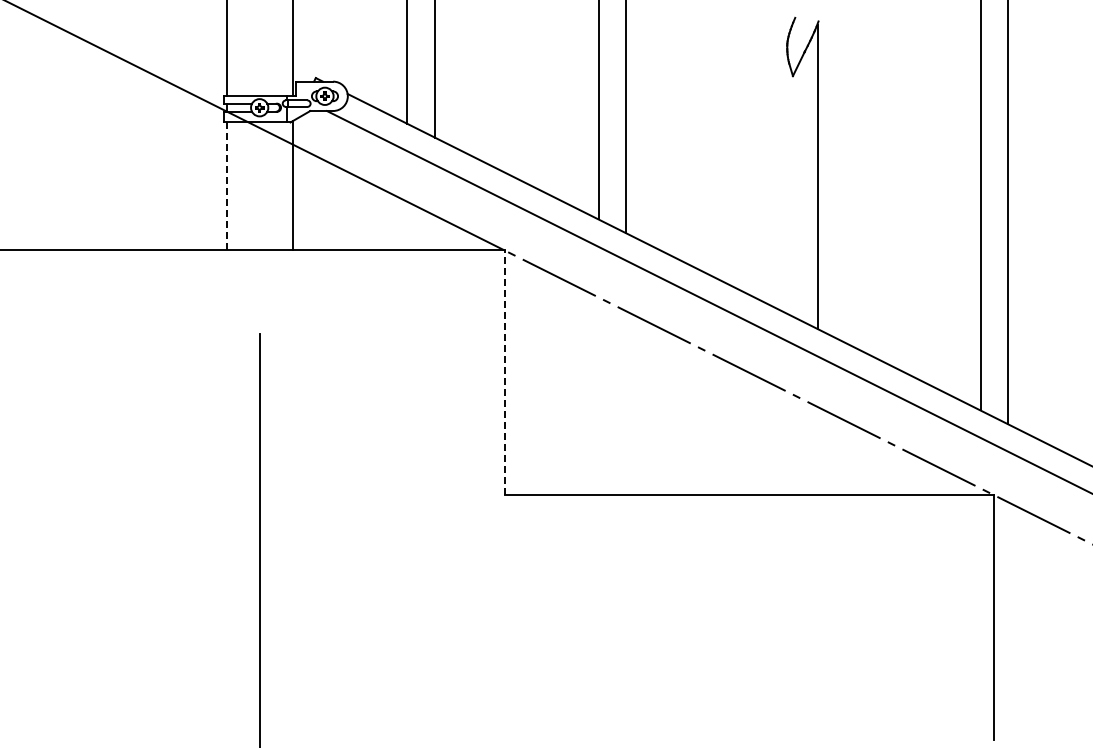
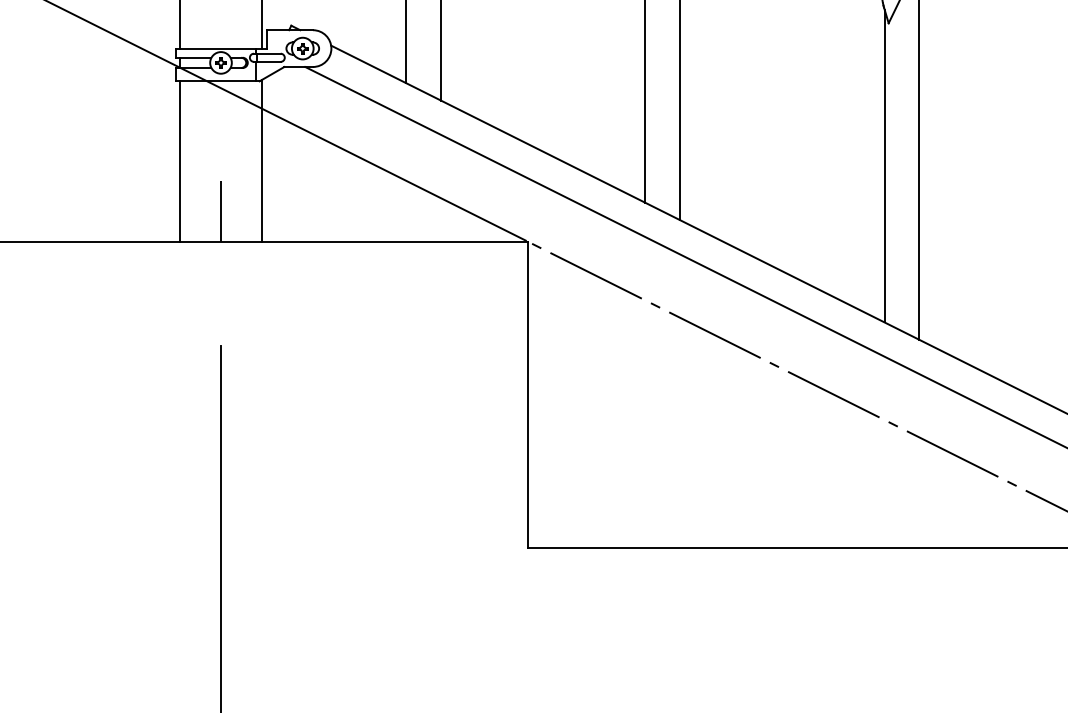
line: (226, 186) -> (179, 161), dashed -> solid
line: (789, 190) -> (884, 166), added
line: (259, 226) -> (220, 211), added
line: (504, 372) -> (527, 394), dashed -> solid

